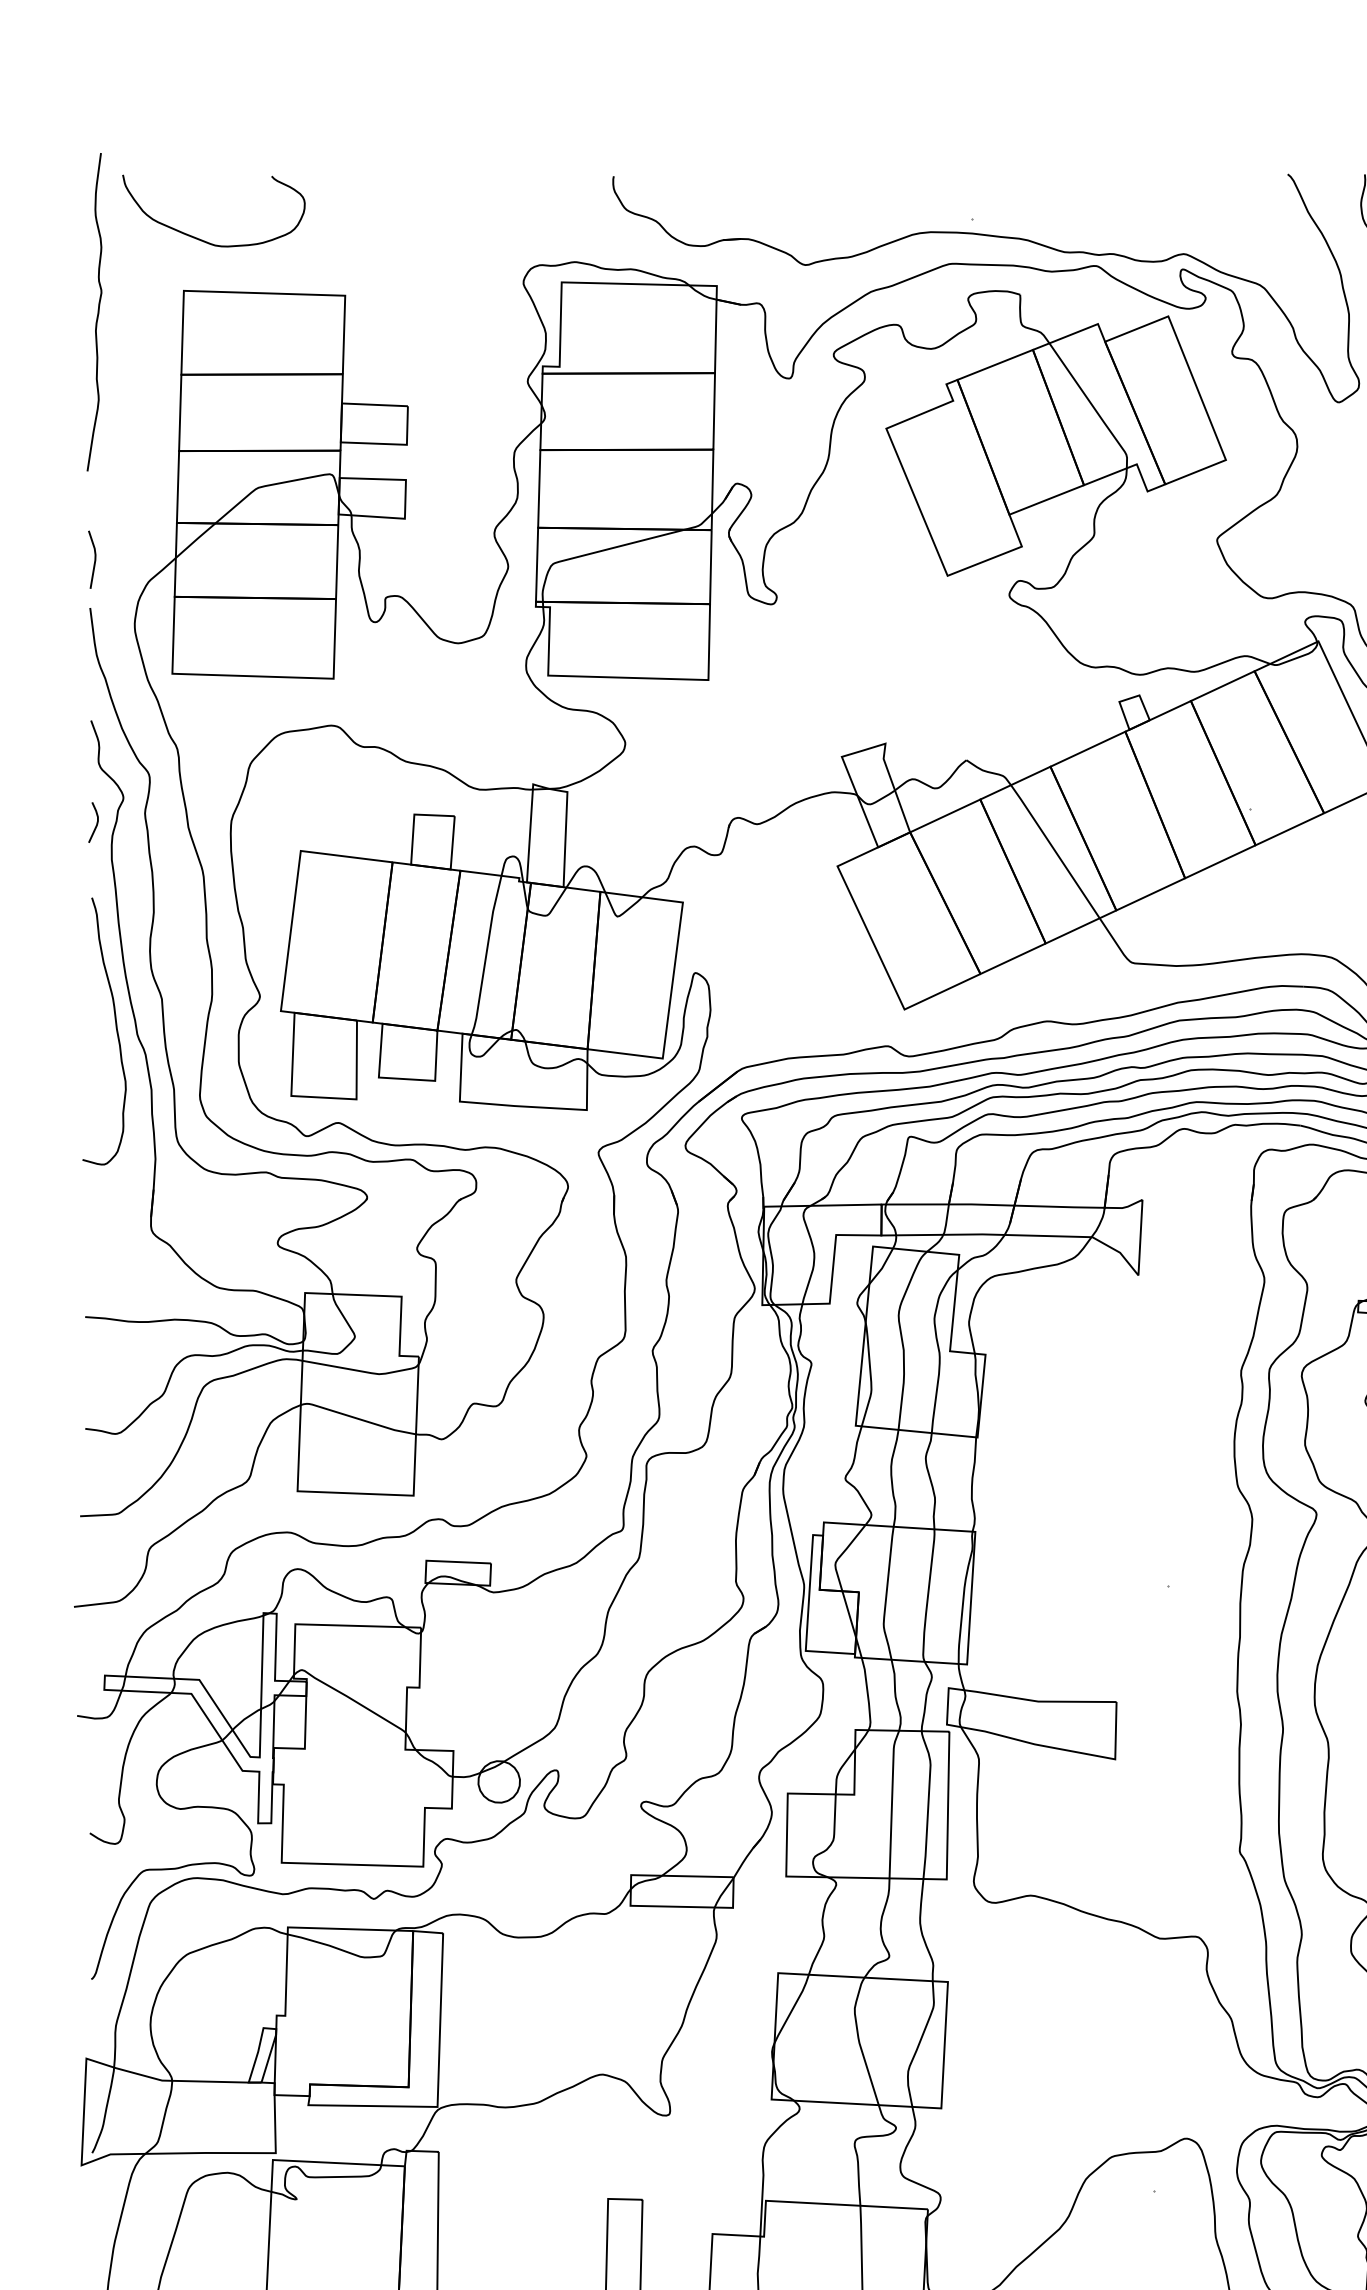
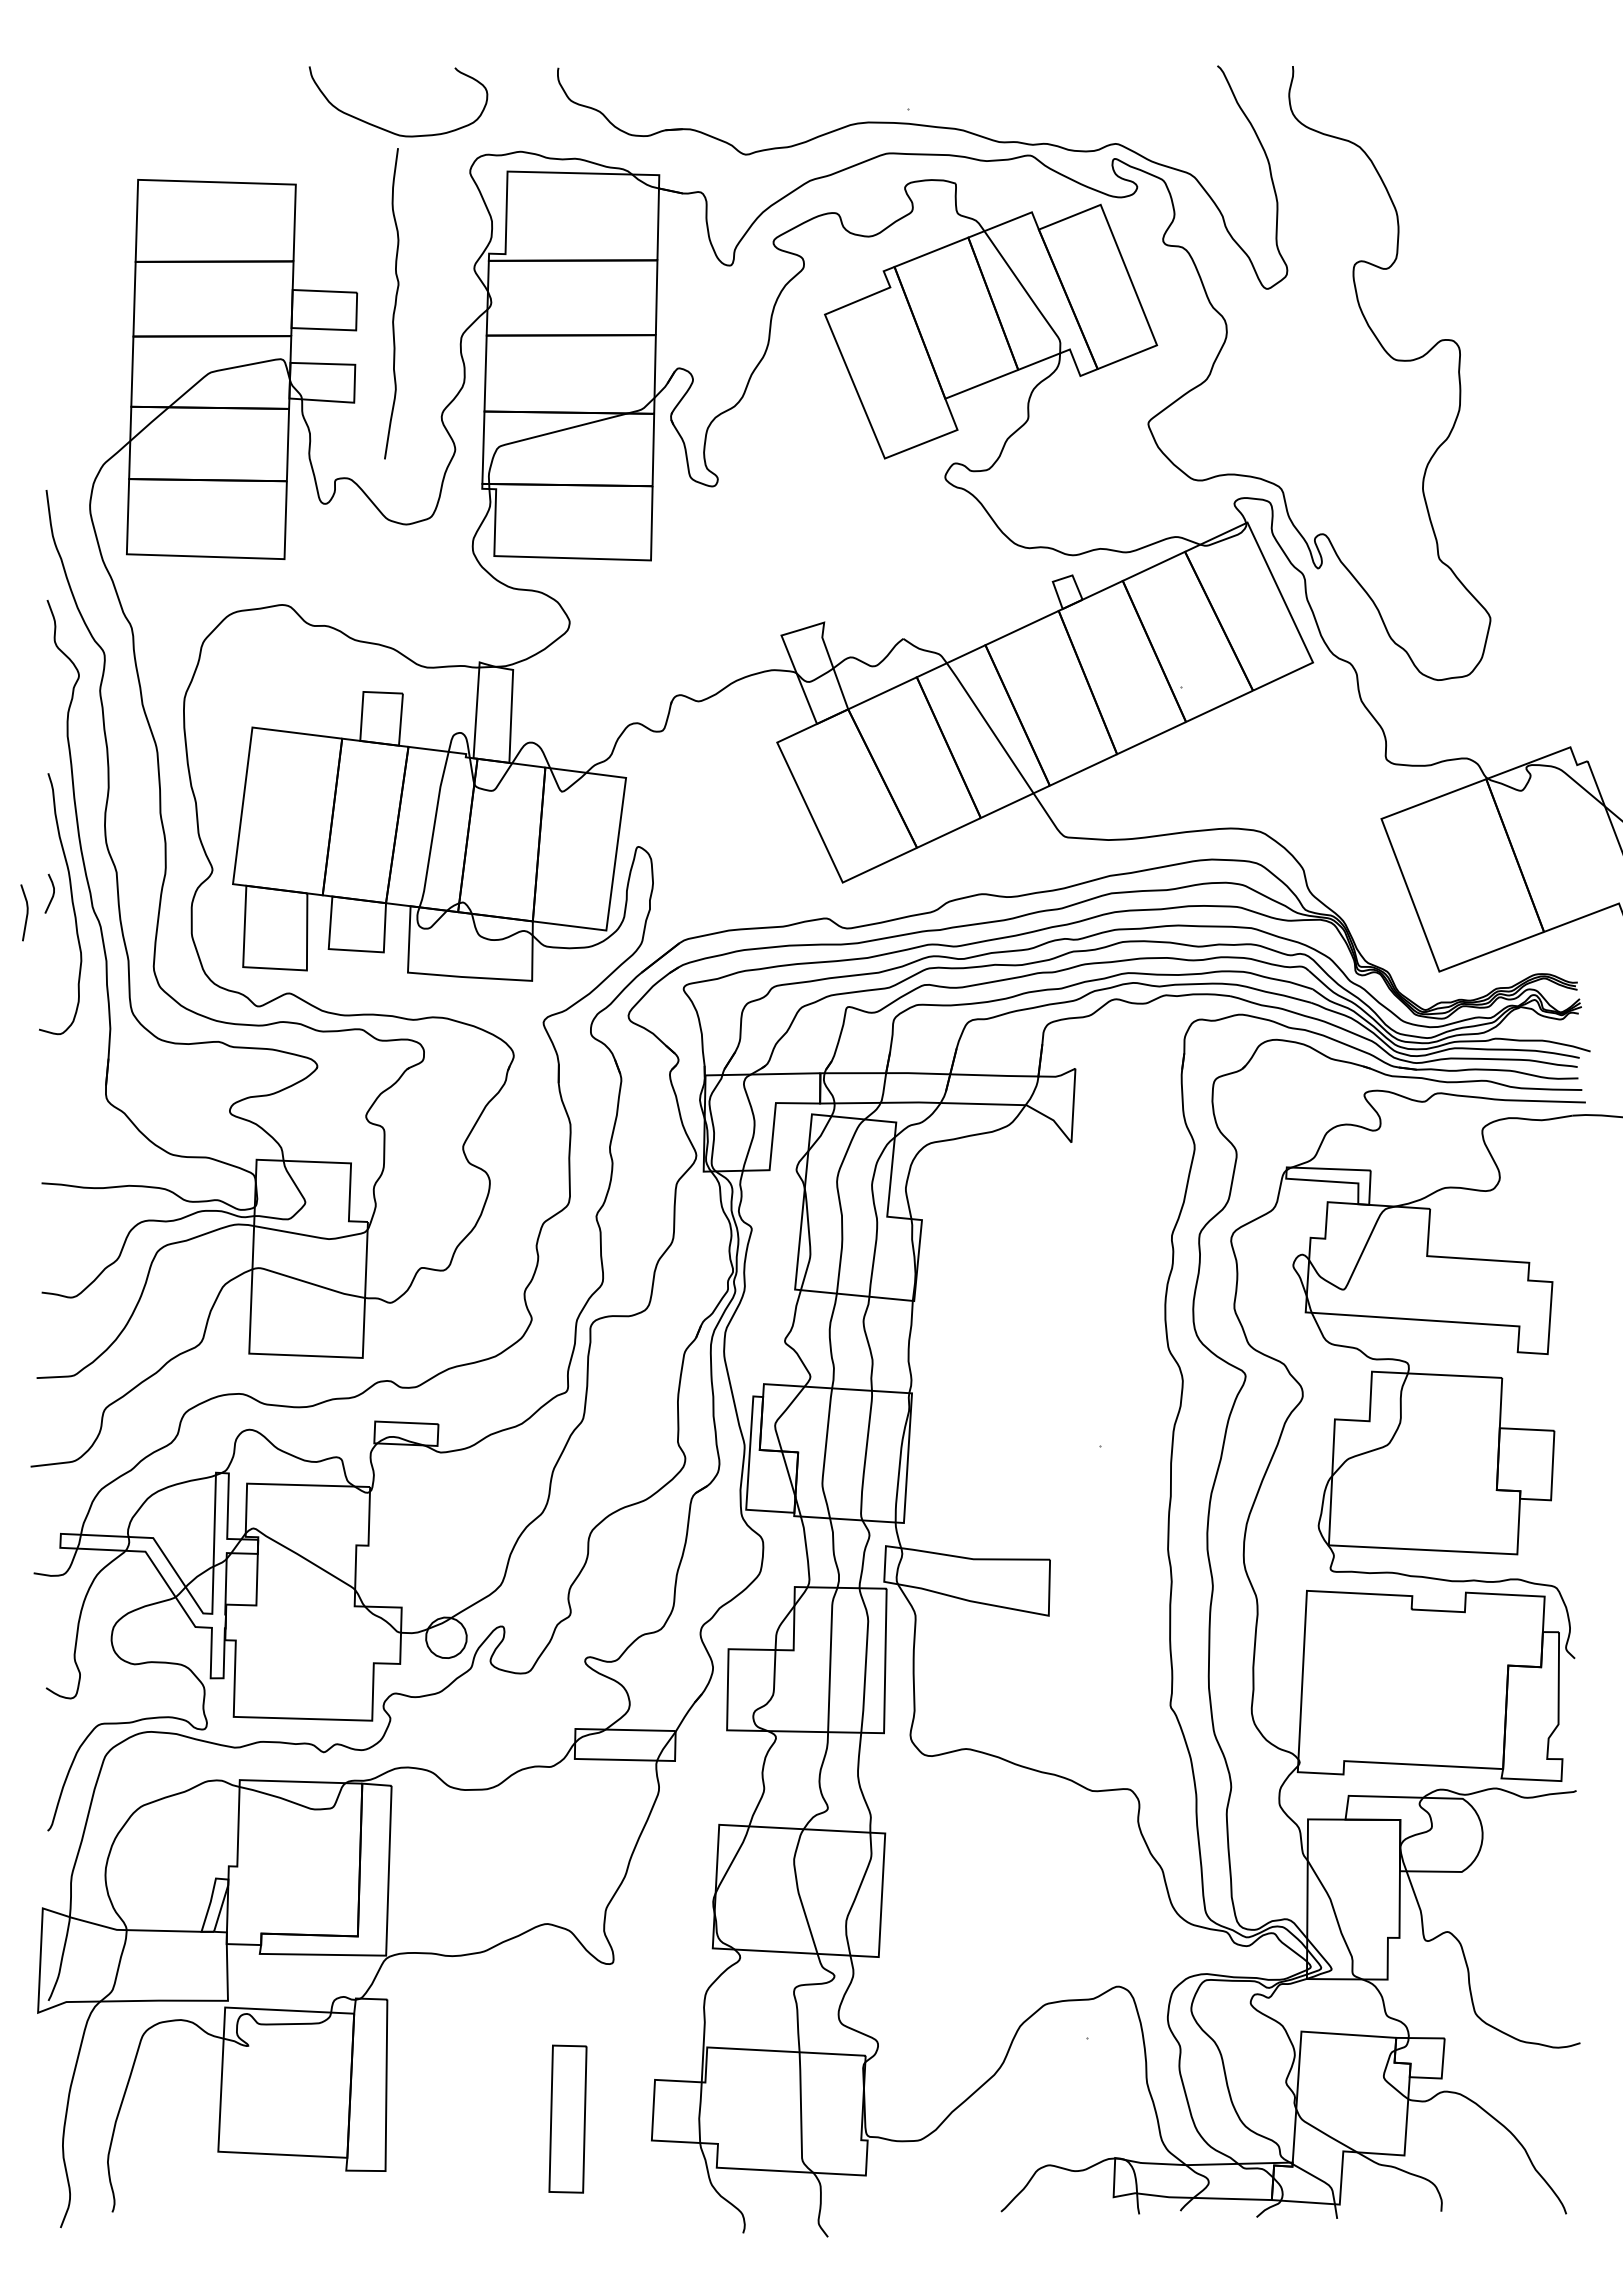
curve: (204, 240) -> (389, 130), moved
curve: (97, 311) -> (394, 303), moved
line: (94, 559) -> (26, 912), moved
curve: (96, 822) -> (52, 893), moved

